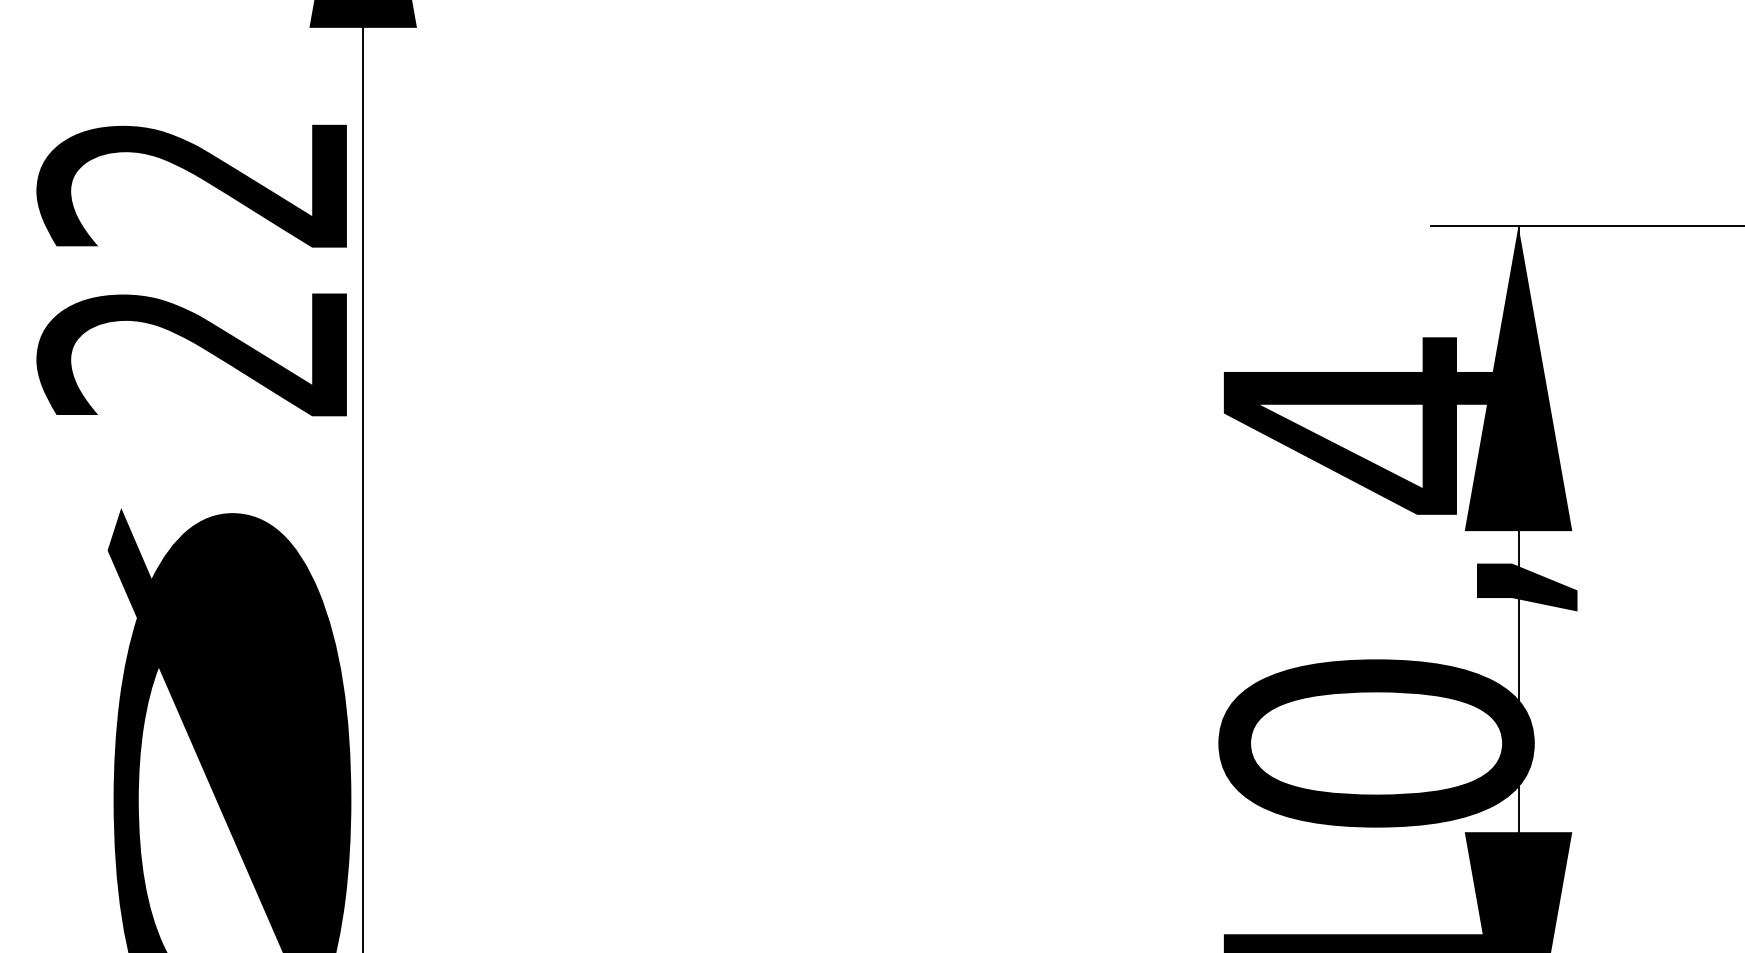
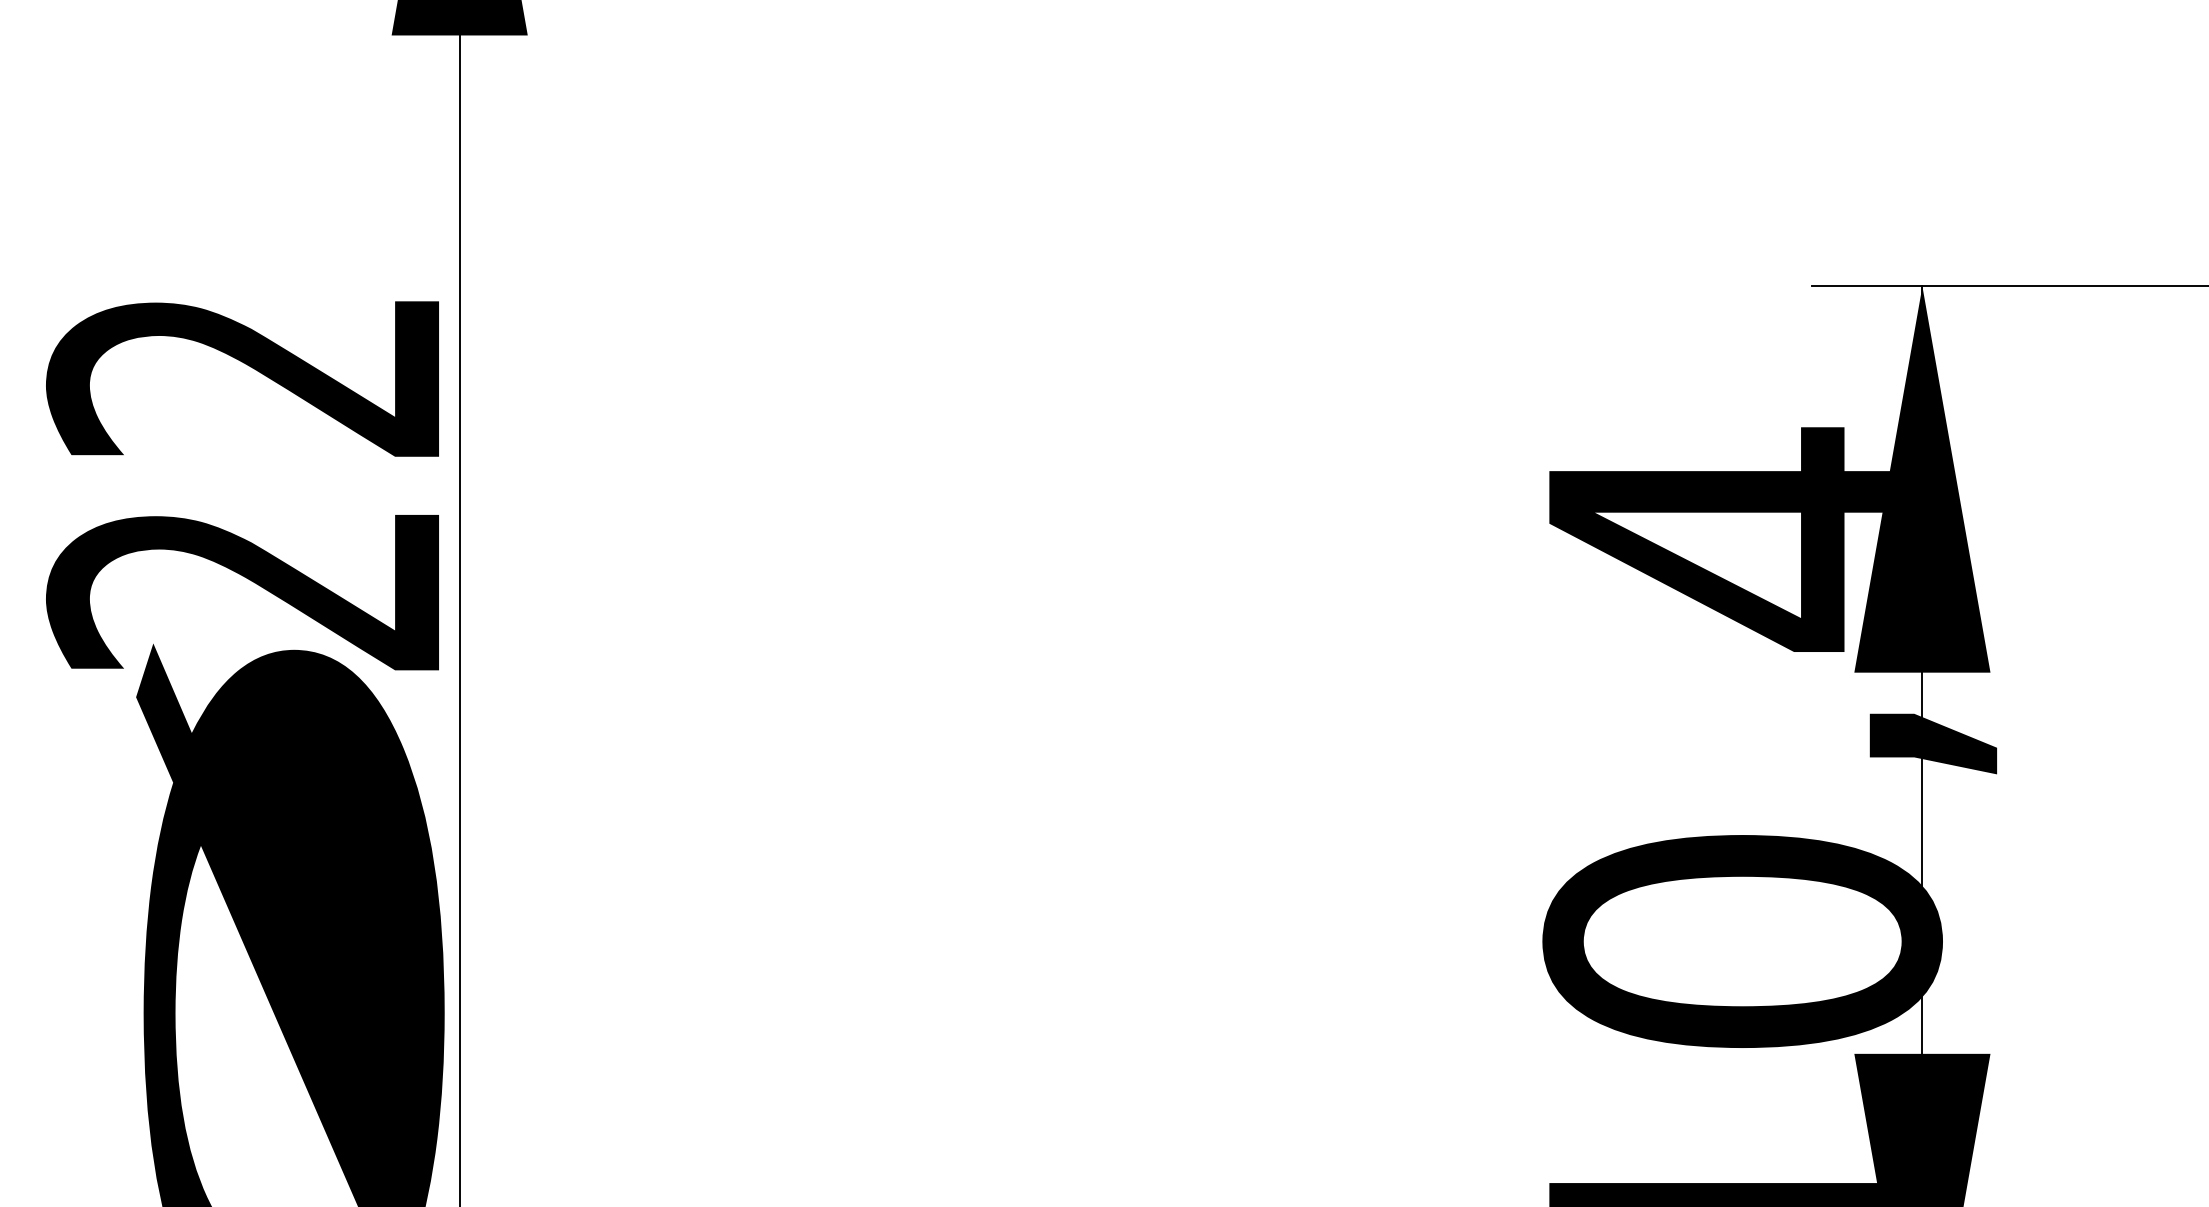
text: (191, 270) -> (242, 485), moved

